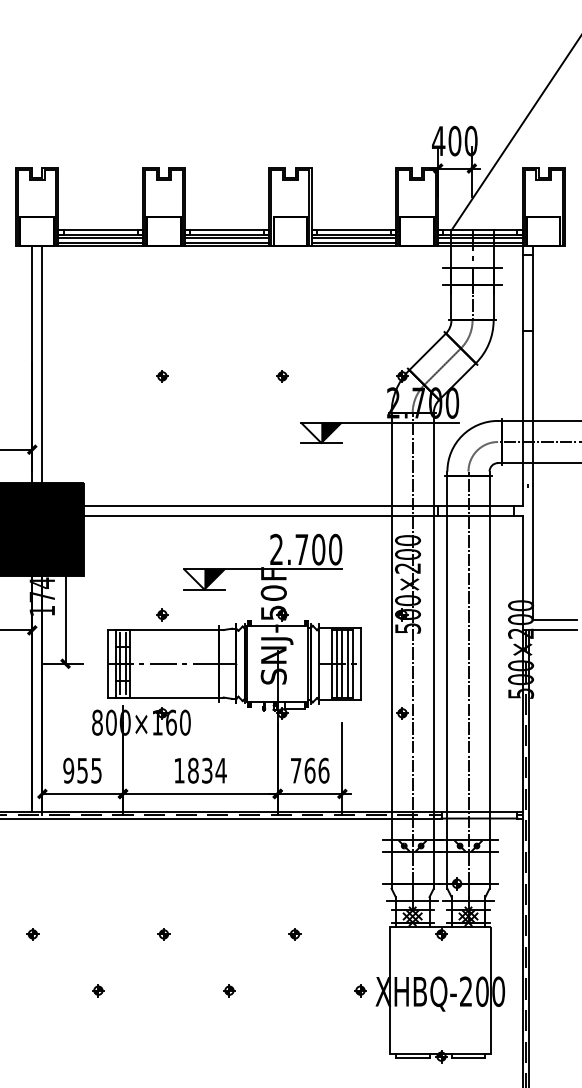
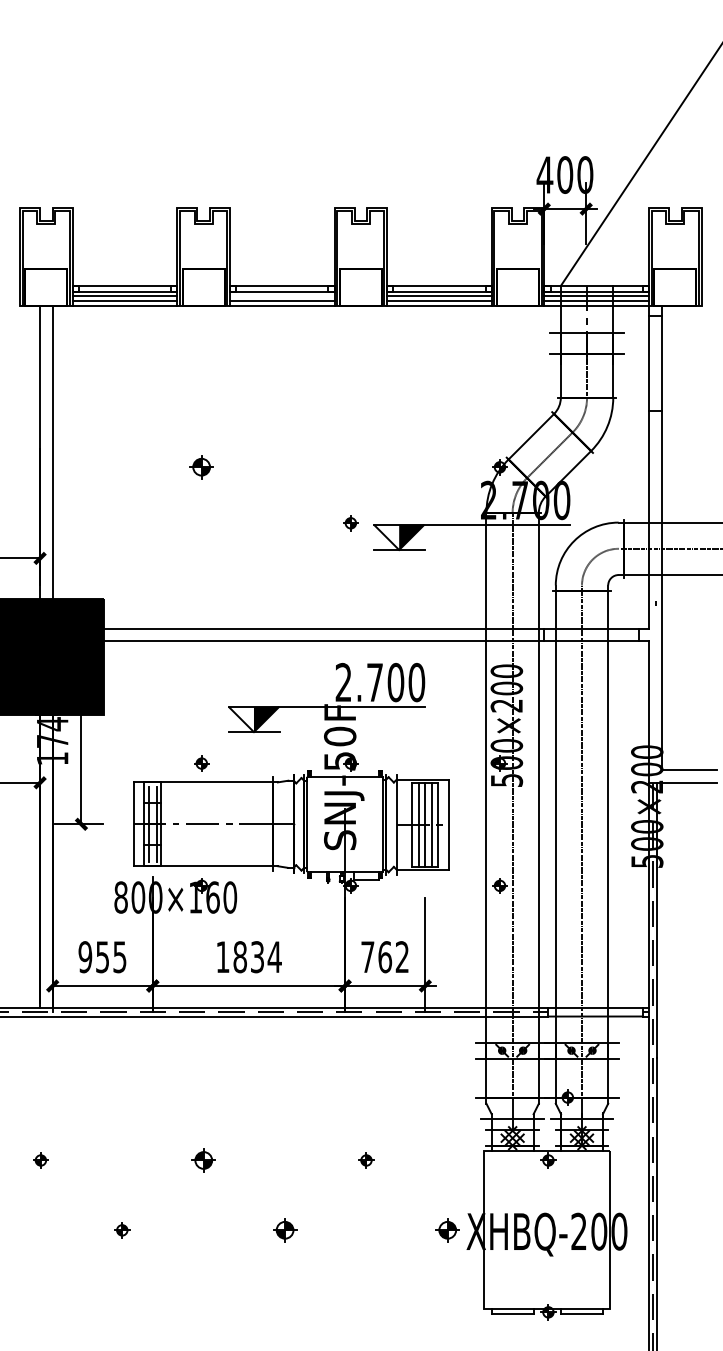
line: (226, 238) -> (281, 295), removed
part: (162, 376) -> (201, 467), size x1.6
part: (282, 376) -> (350, 523), moved
text: (324, 771) -> (402, 957), 766 -> 762
part: (163, 934) -> (203, 1160), size x1.6
part: (229, 990) -> (284, 1230), size x1.6
part: (360, 990) -> (447, 1230), size x1.6

